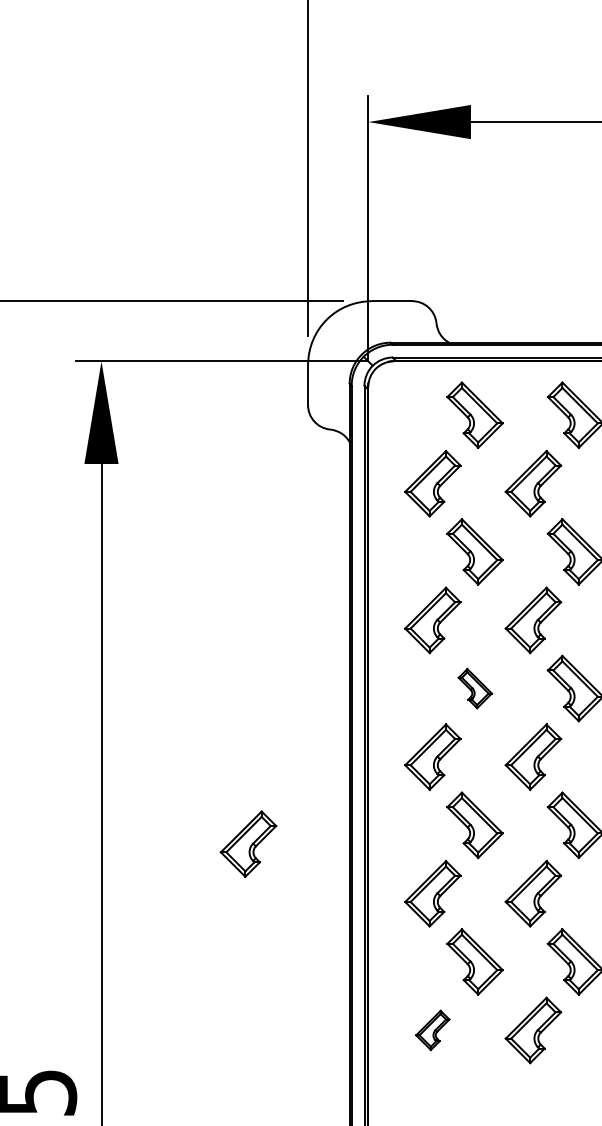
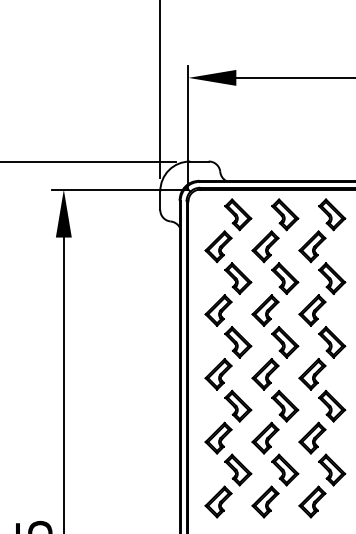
part: (475, 688) -> (238, 342), size x1.67
part: (248, 842) -> (132, 414), removed
part: (432, 1029) -> (218, 501), size x1.67

